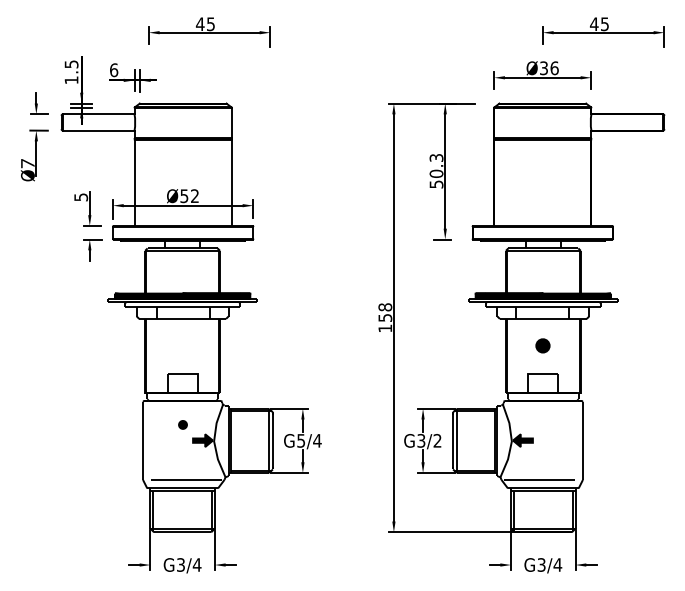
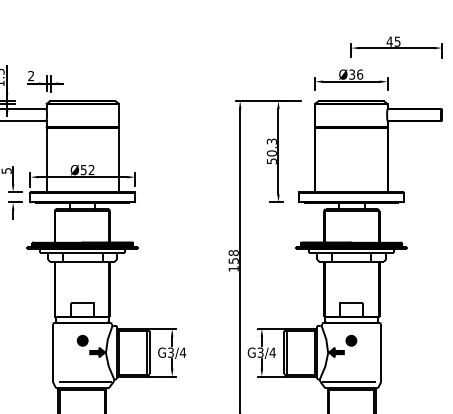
part: (209, 32) -> (102, 47), removed
text: (114, 70) -> (31, 76), 6 -> 2
part: (542, 345) -> (351, 340), moved
part: (182, 424) -> (82, 340), size x1.67
text: (301, 440) -> (171, 352), G5/4 -> G3/4
text: (437, 440) -> (272, 352), G3/2 -> G3/4

